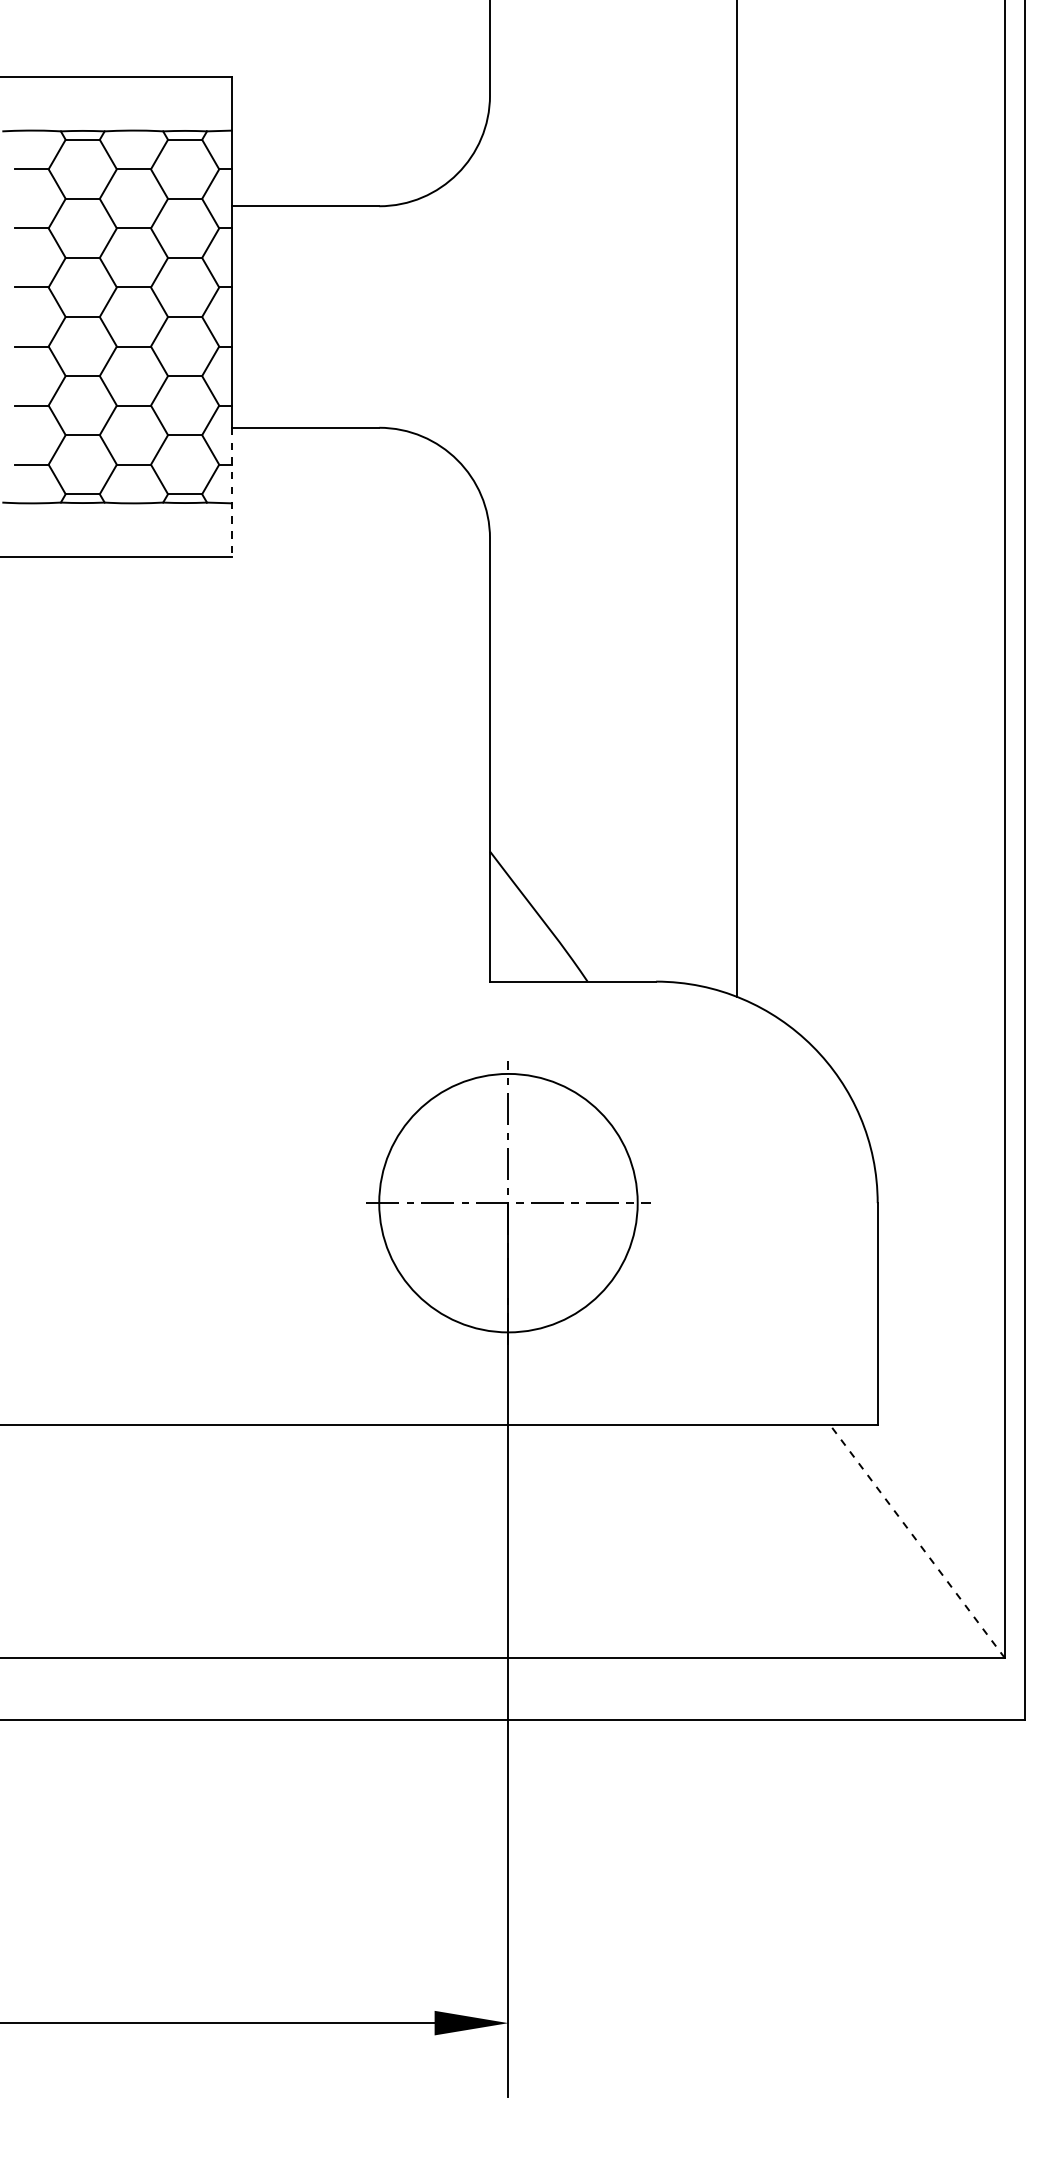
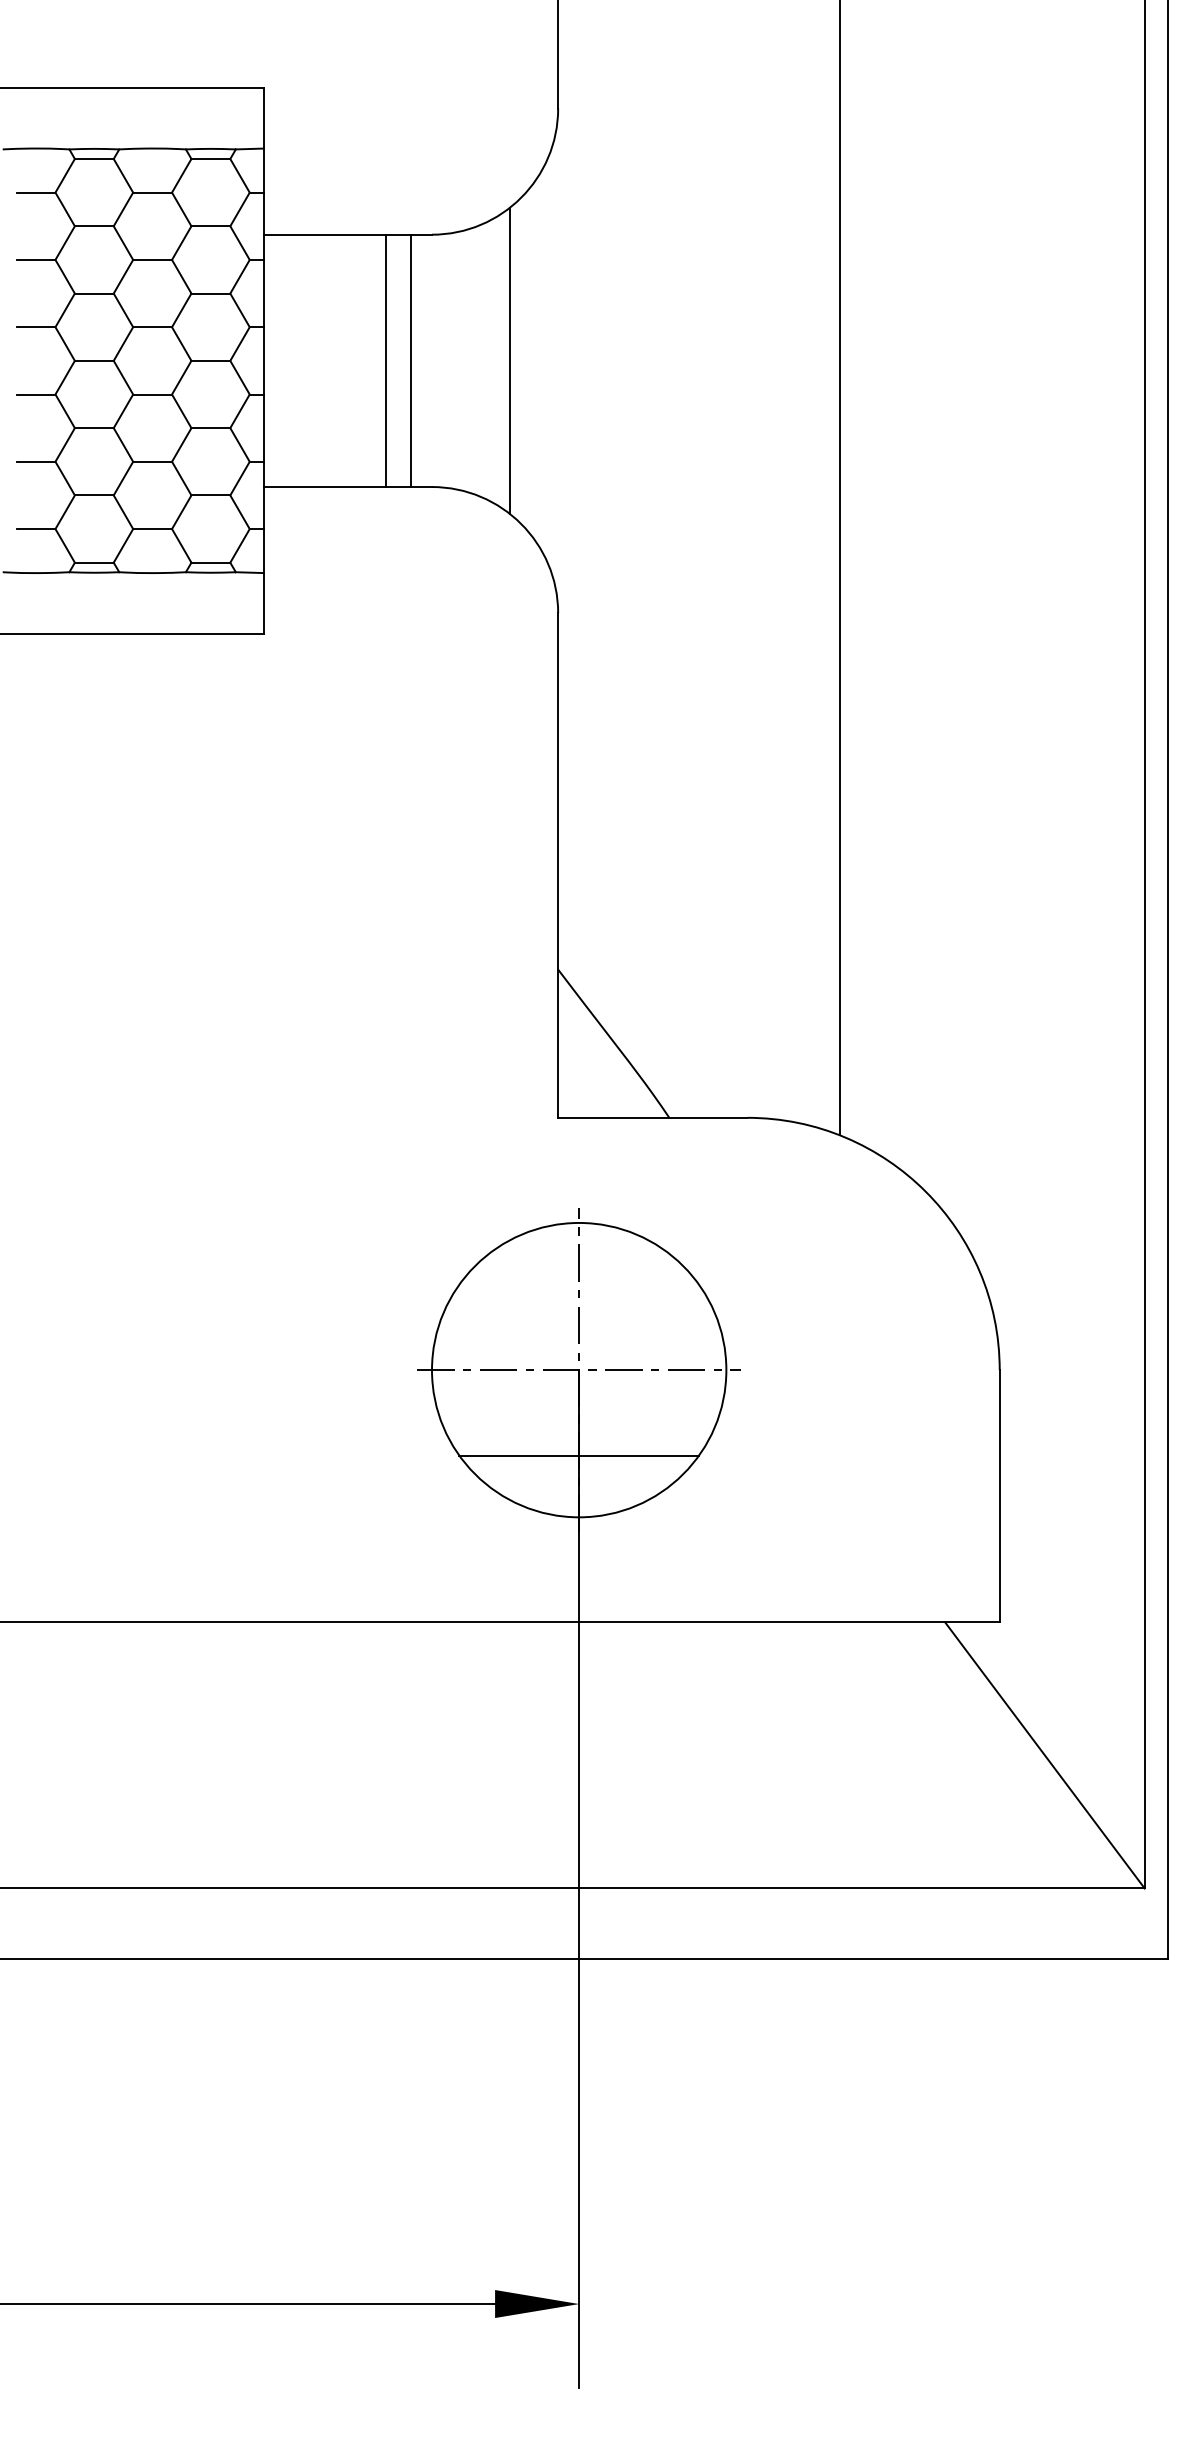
line: (339, 316) -> (386, 360), added
line: (360, 316) -> (410, 360), added
line: (448, 316) -> (510, 360), added
line: (231, 492) -> (263, 560), dashed -> solid
line: (507, 1278) -> (578, 1455), added
line: (917, 1541) -> (1044, 1755), dashed -> solid

